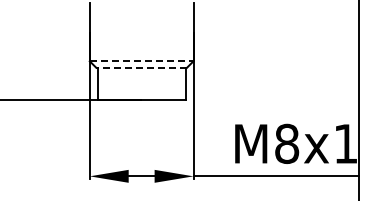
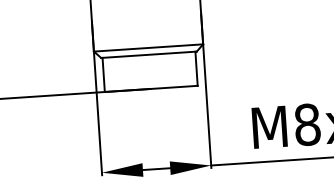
line: (141, 61) -> (148, 48), dashed -> solid
line: (141, 67) -> (148, 54), dashed -> solid

